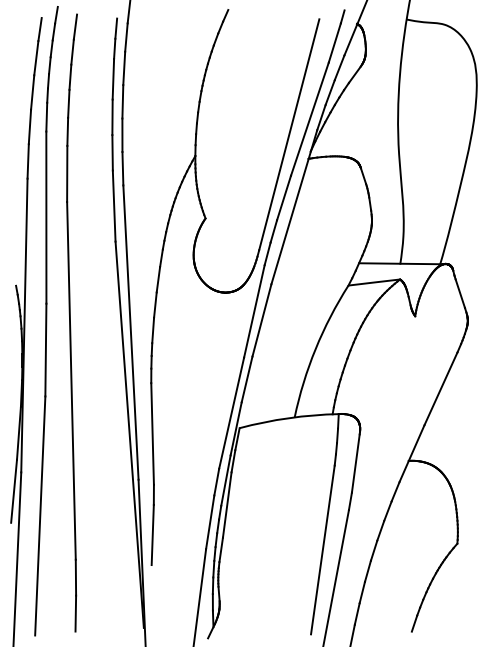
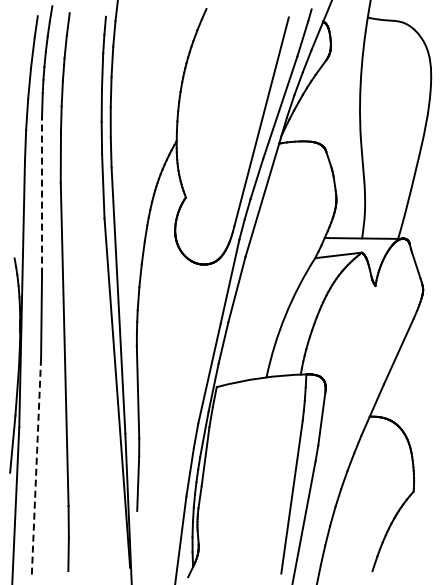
line: (46, 217) -> (42, 196), solid -> dashed
line: (40, 515) -> (36, 466), solid -> dashed

